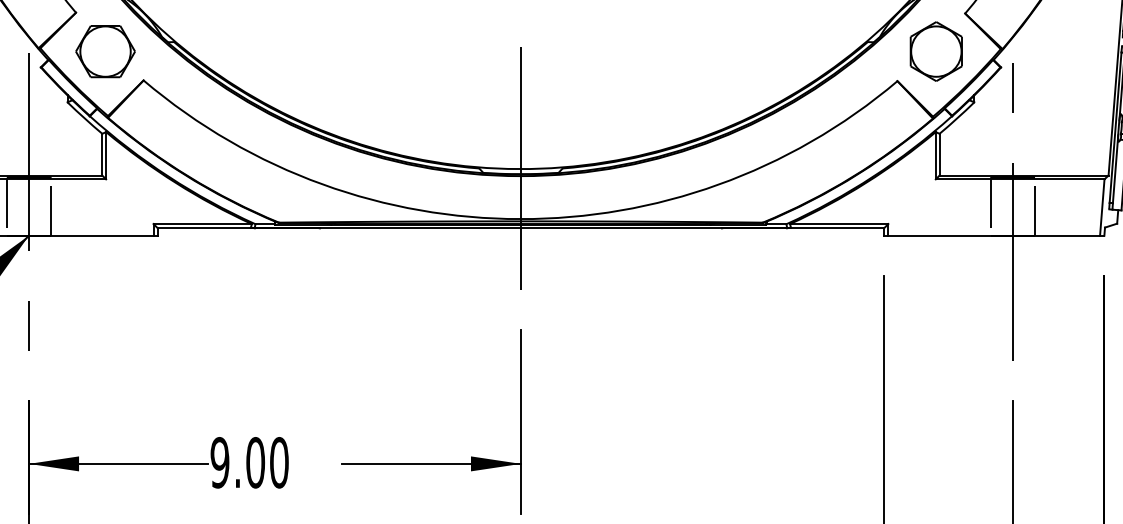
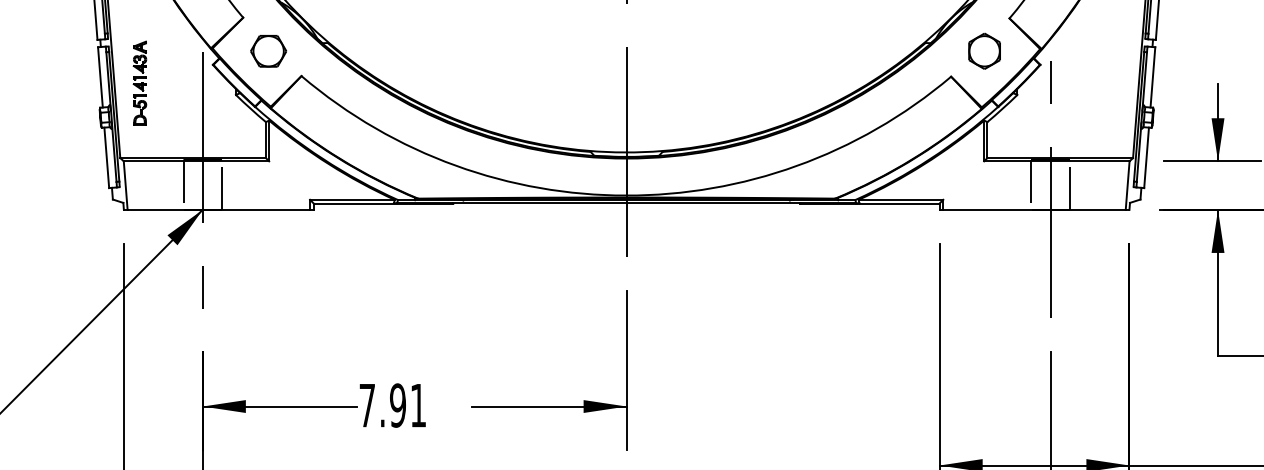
part: (105, 51) -> (268, 51), size x0.7
part: (936, 51) -> (984, 51), size x0.7
text: (249, 462) -> (392, 405), 9.00 -> 7.91

